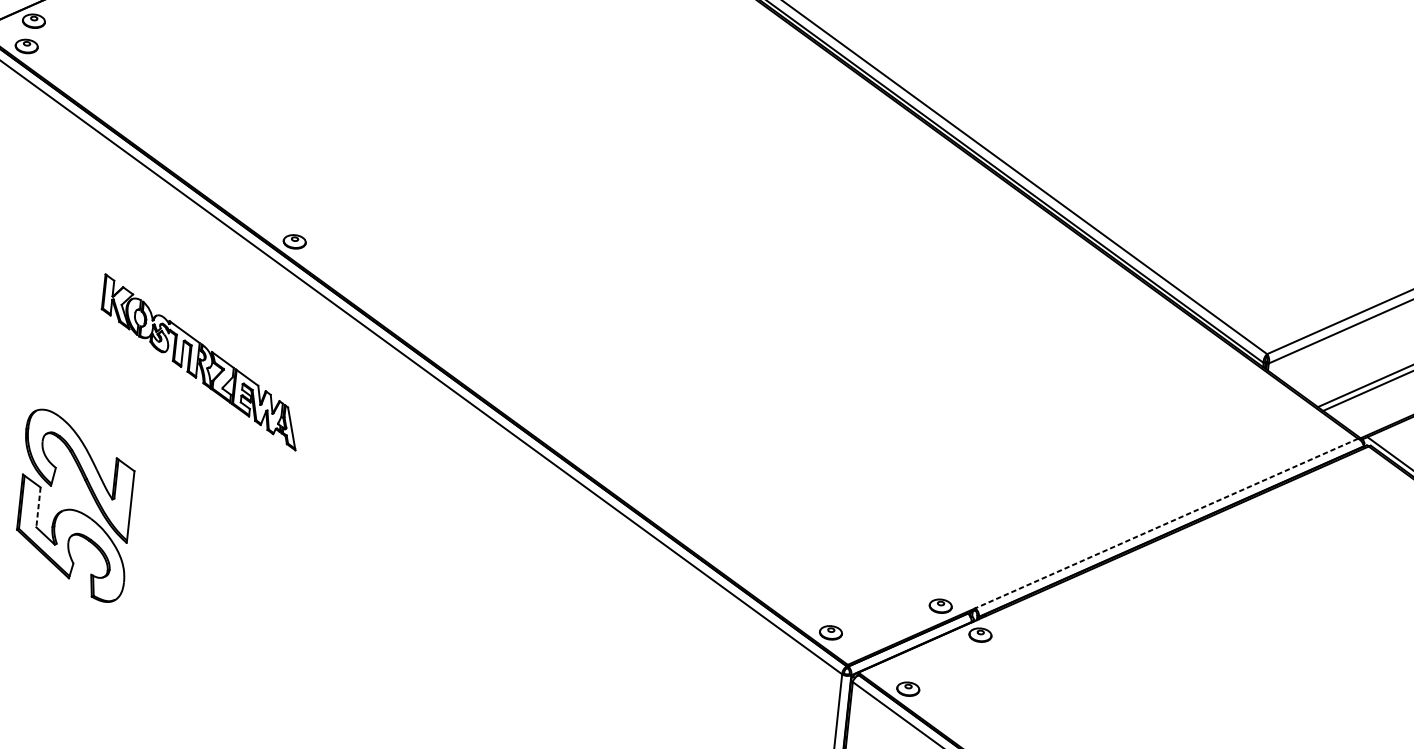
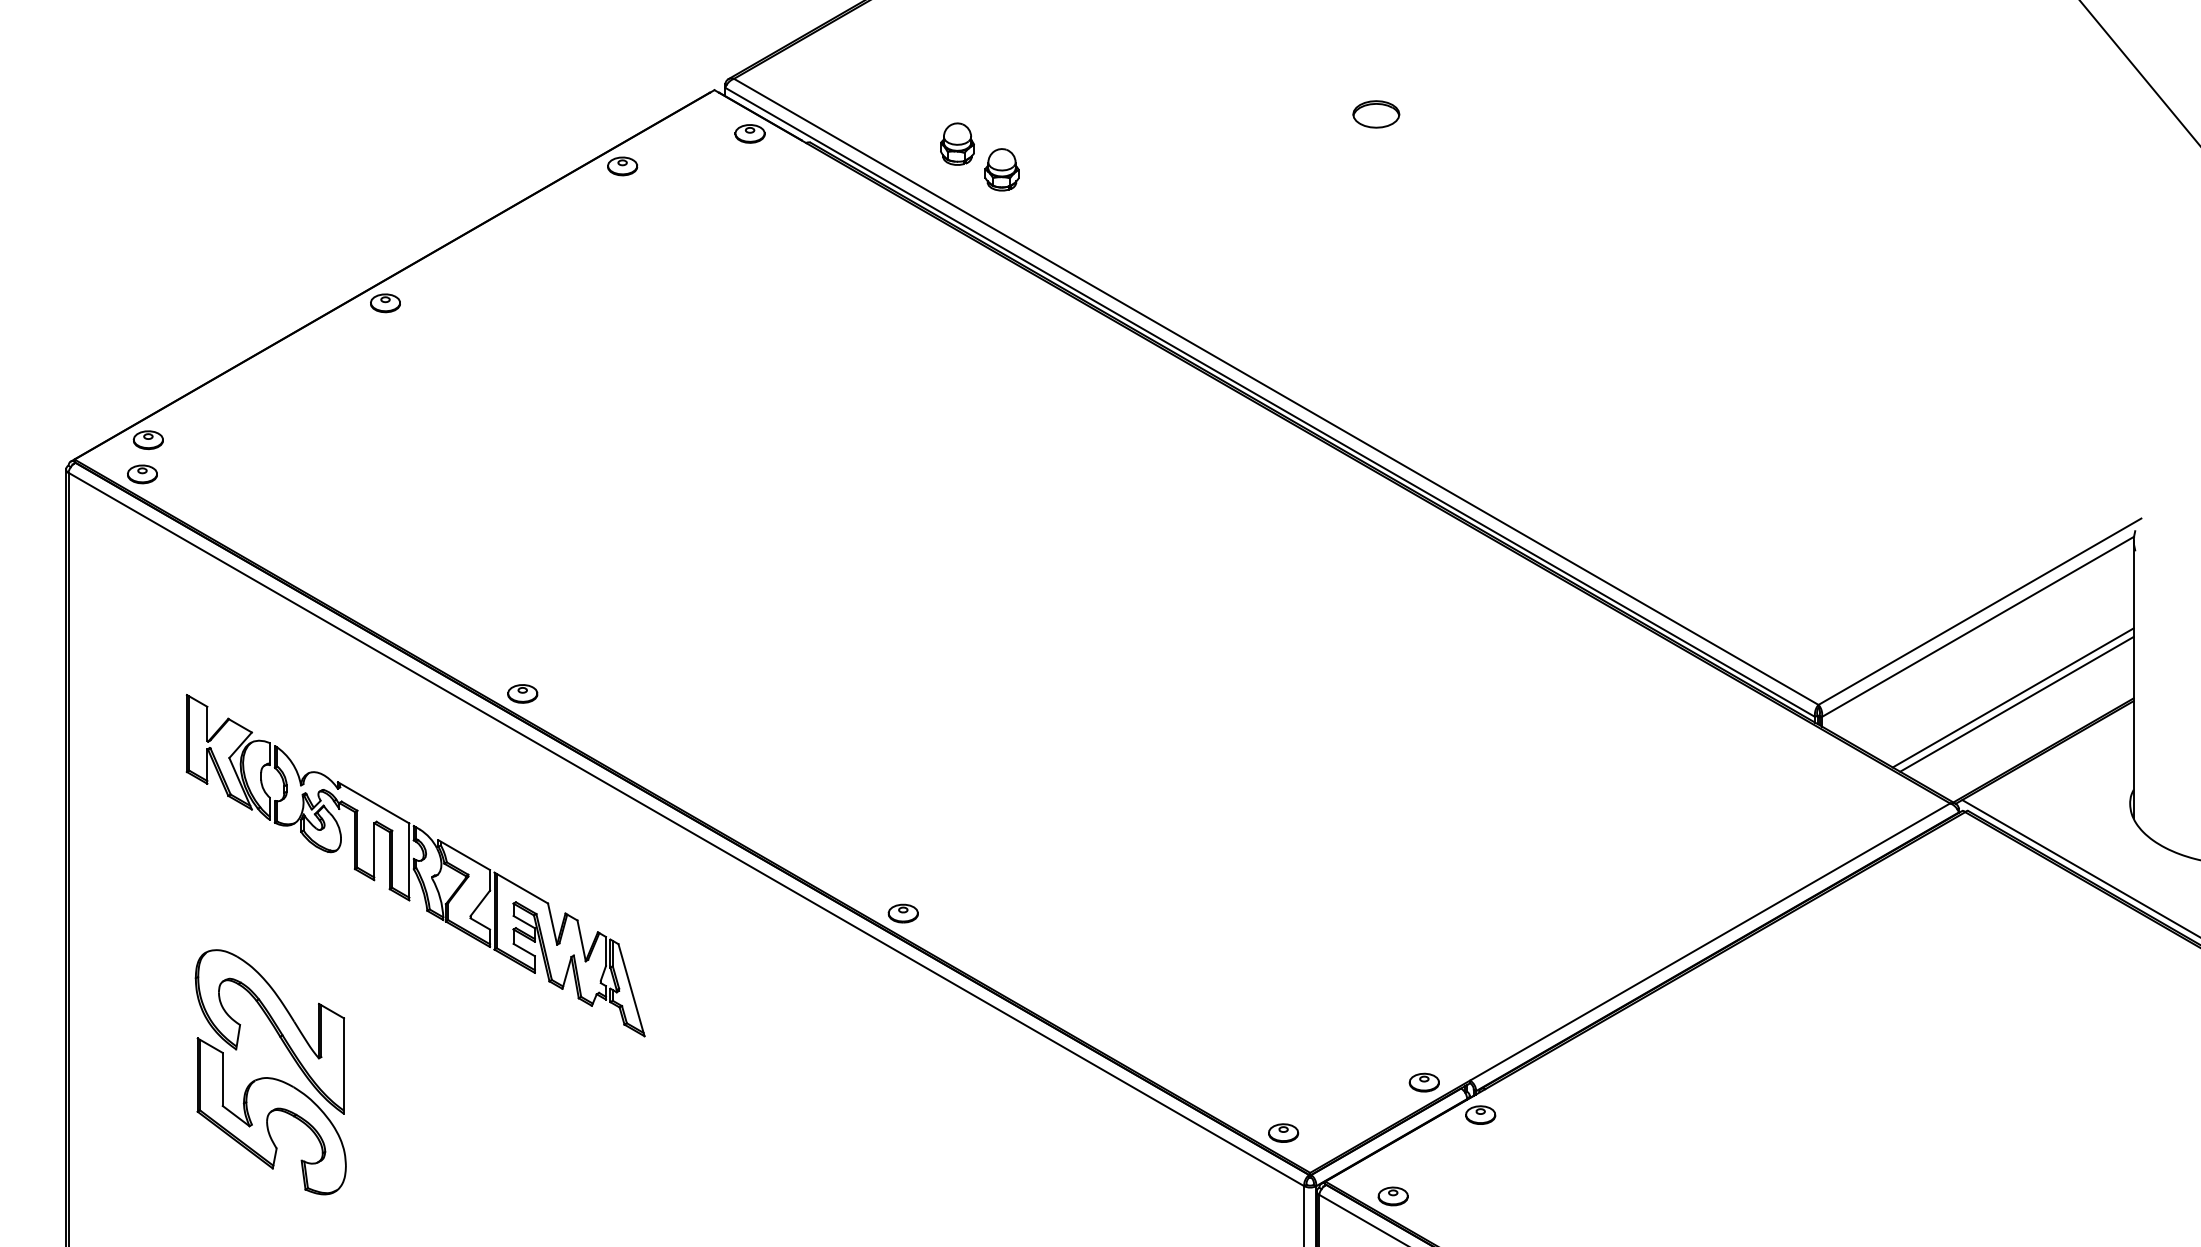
part: (200, 362) -> (415, 865), size x1.67
part: (562, 437) -> (902, 913), added
line: (38, 507) -> (222, 1079), dashed -> solid
line: (1166, 523) -> (1709, 942), dashed -> solid

